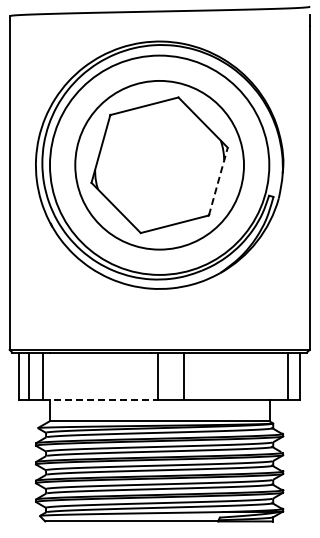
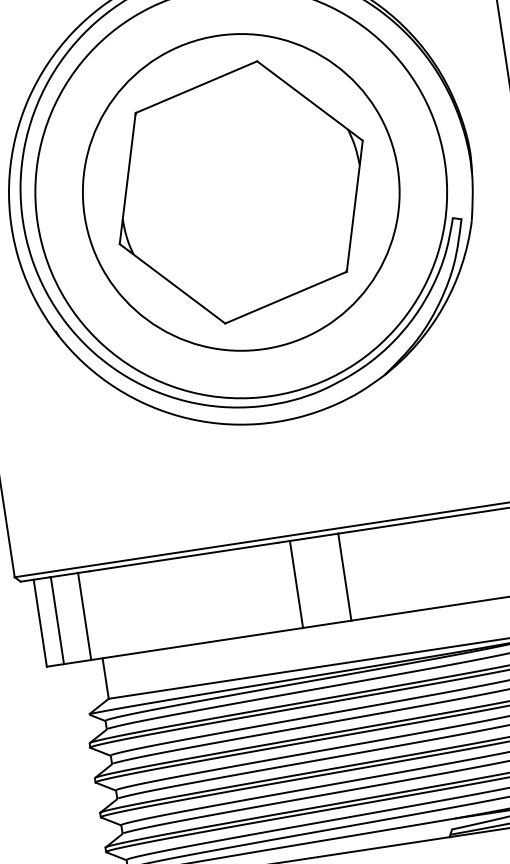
line: (218, 181) -> (355, 206), dashed -> solid
line: (100, 399) -> (197, 643), dashed -> solid

